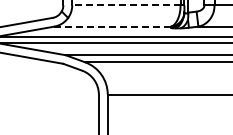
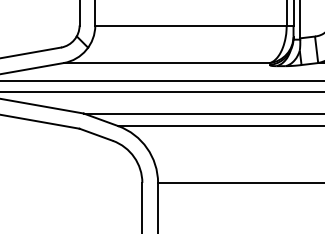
line: (125, 5) -> (189, 25), dashed -> solid
line: (113, 26) -> (168, 62), dashed -> solid

